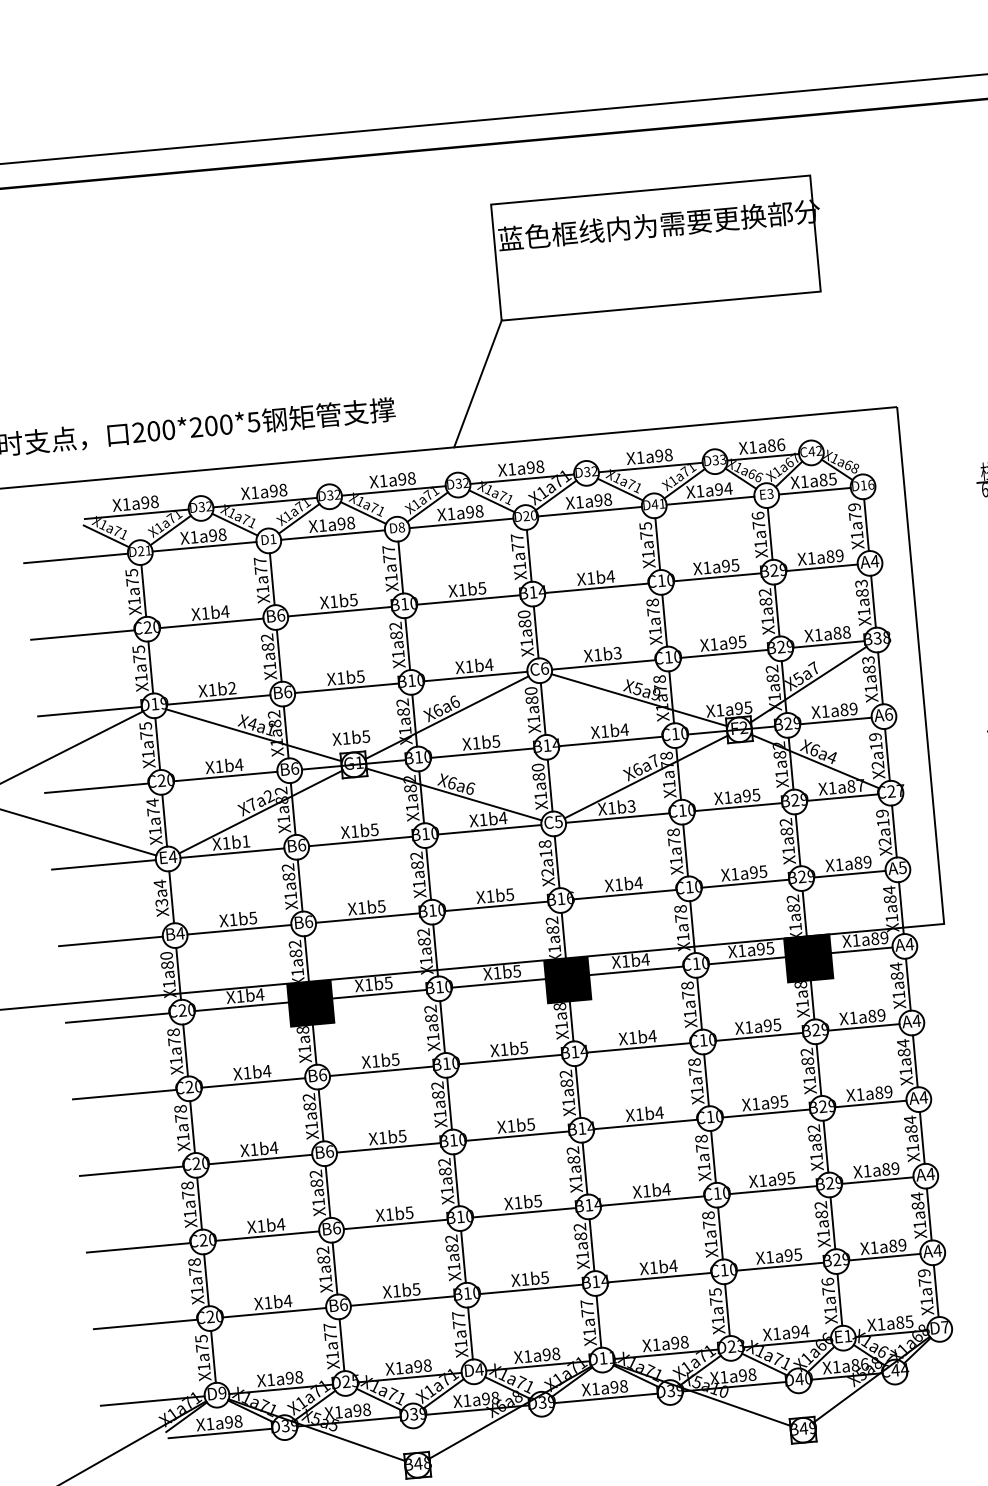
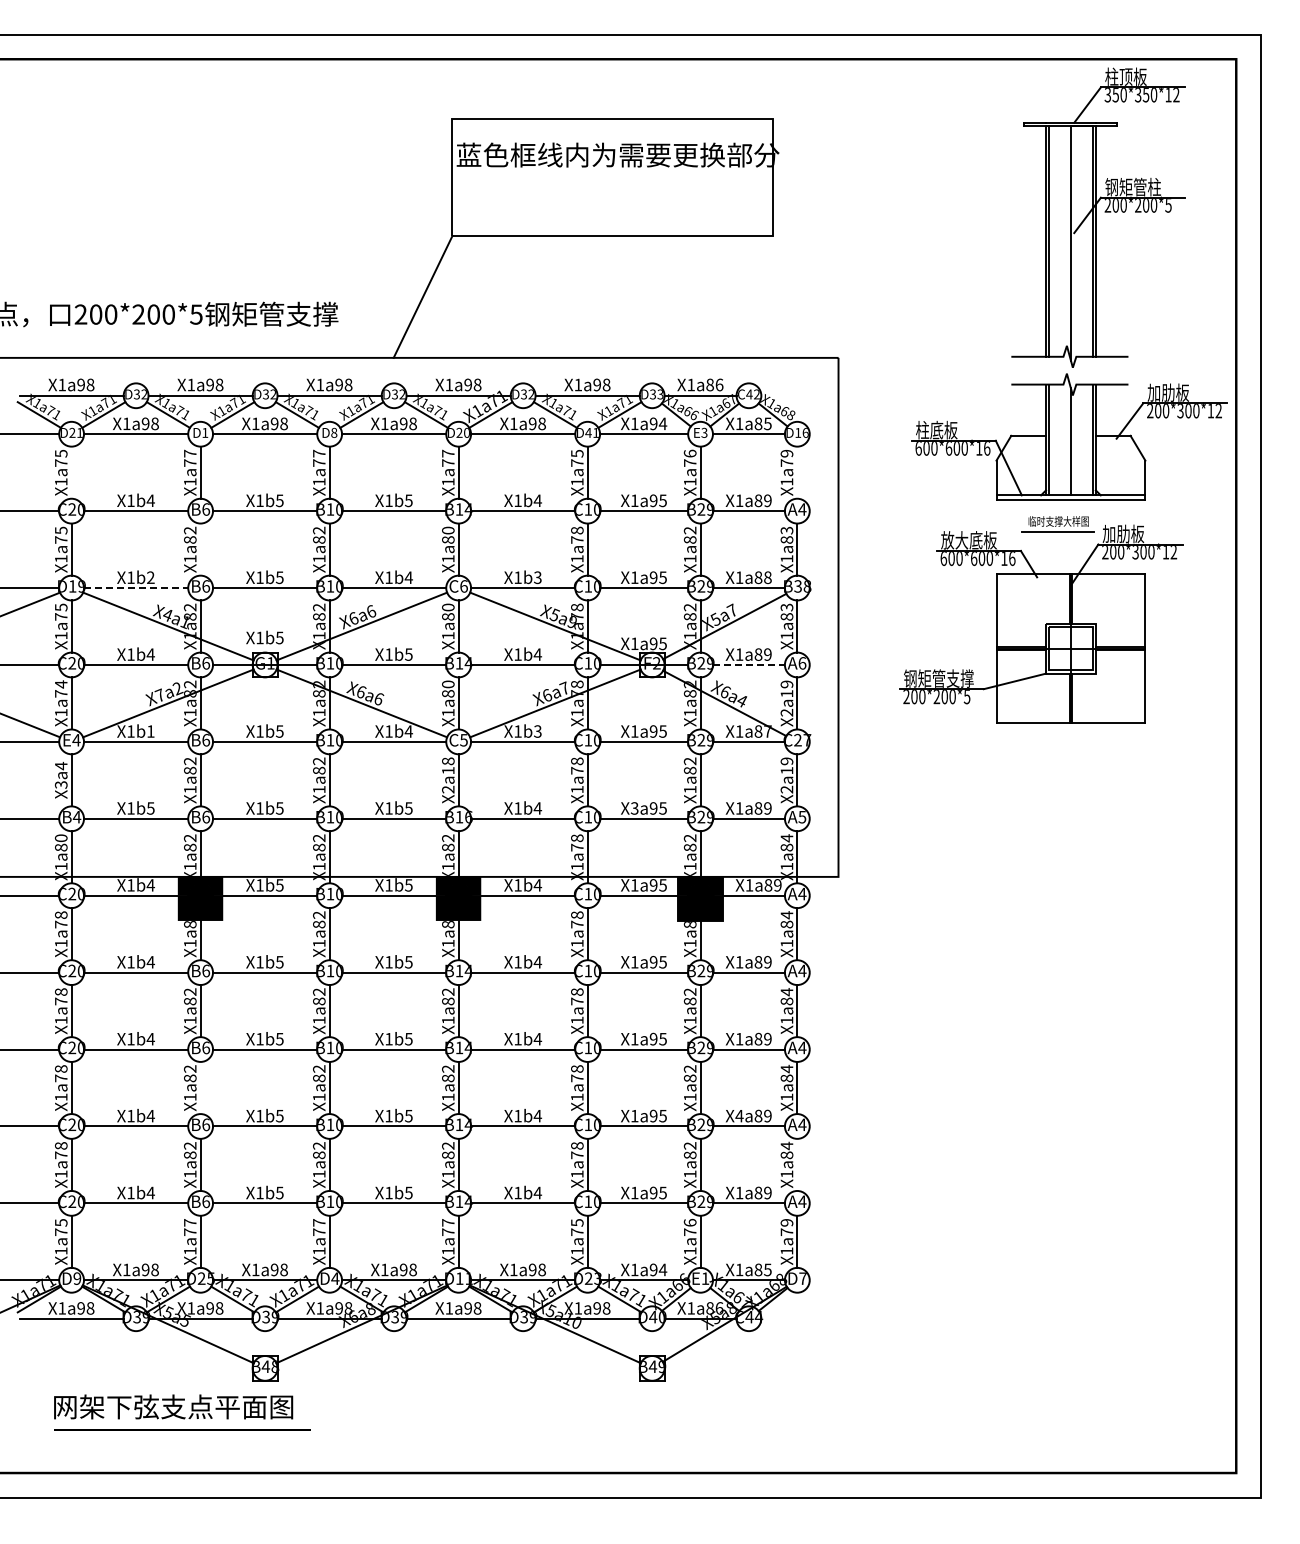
line: (866, 524) -> (797, 472), removed
line: (143, 590) -> (71, 472), removed
line: (279, 655) -> (200, 549), removed
line: (218, 700) -> (136, 588), solid -> dashed
line: (835, 720) -> (748, 664), solid -> dashed
text: (734, 874) -> (634, 808), X1a95 -> X3a95
text: (867, 1171) -> (739, 1116), X1a89 -> X4a89
line: (327, 1191) -> (200, 1087), removed
line: (929, 1214) -> (797, 1164), removed

